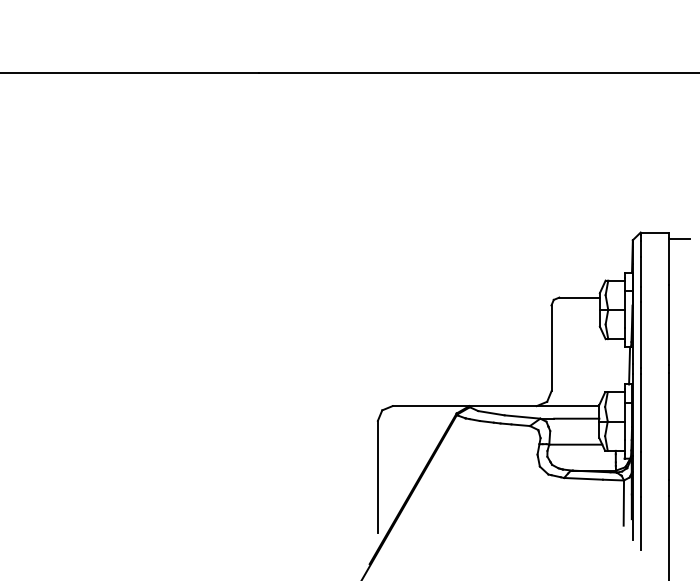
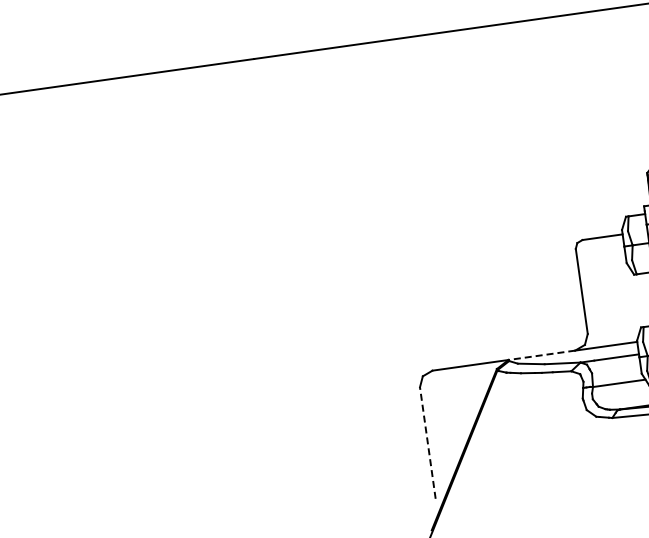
line: (503, 406) -> (542, 355), solid -> dashed
line: (377, 476) -> (427, 442), solid -> dashed

